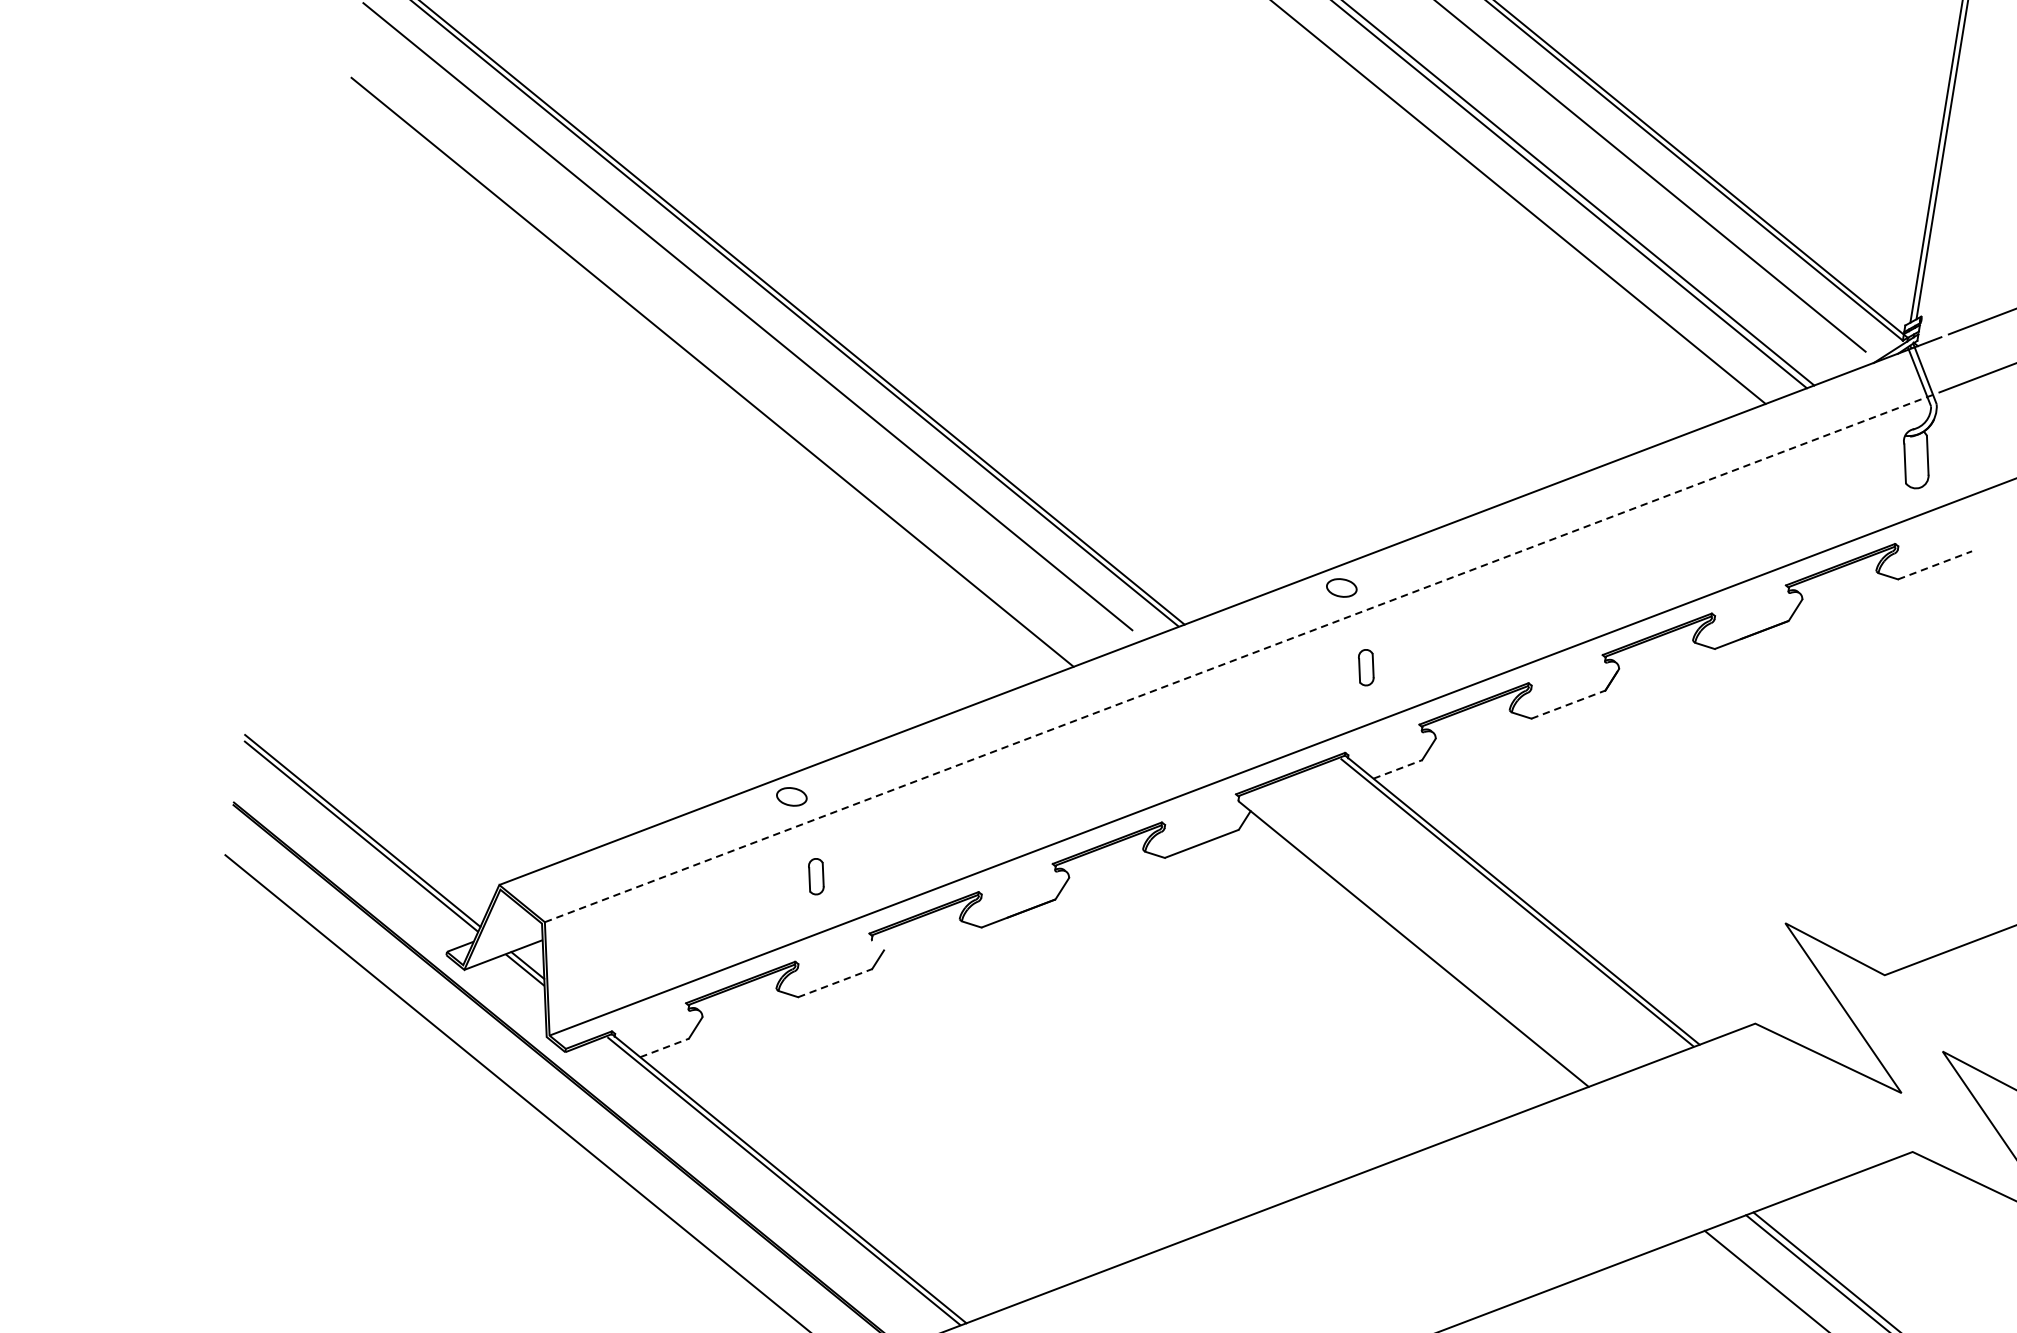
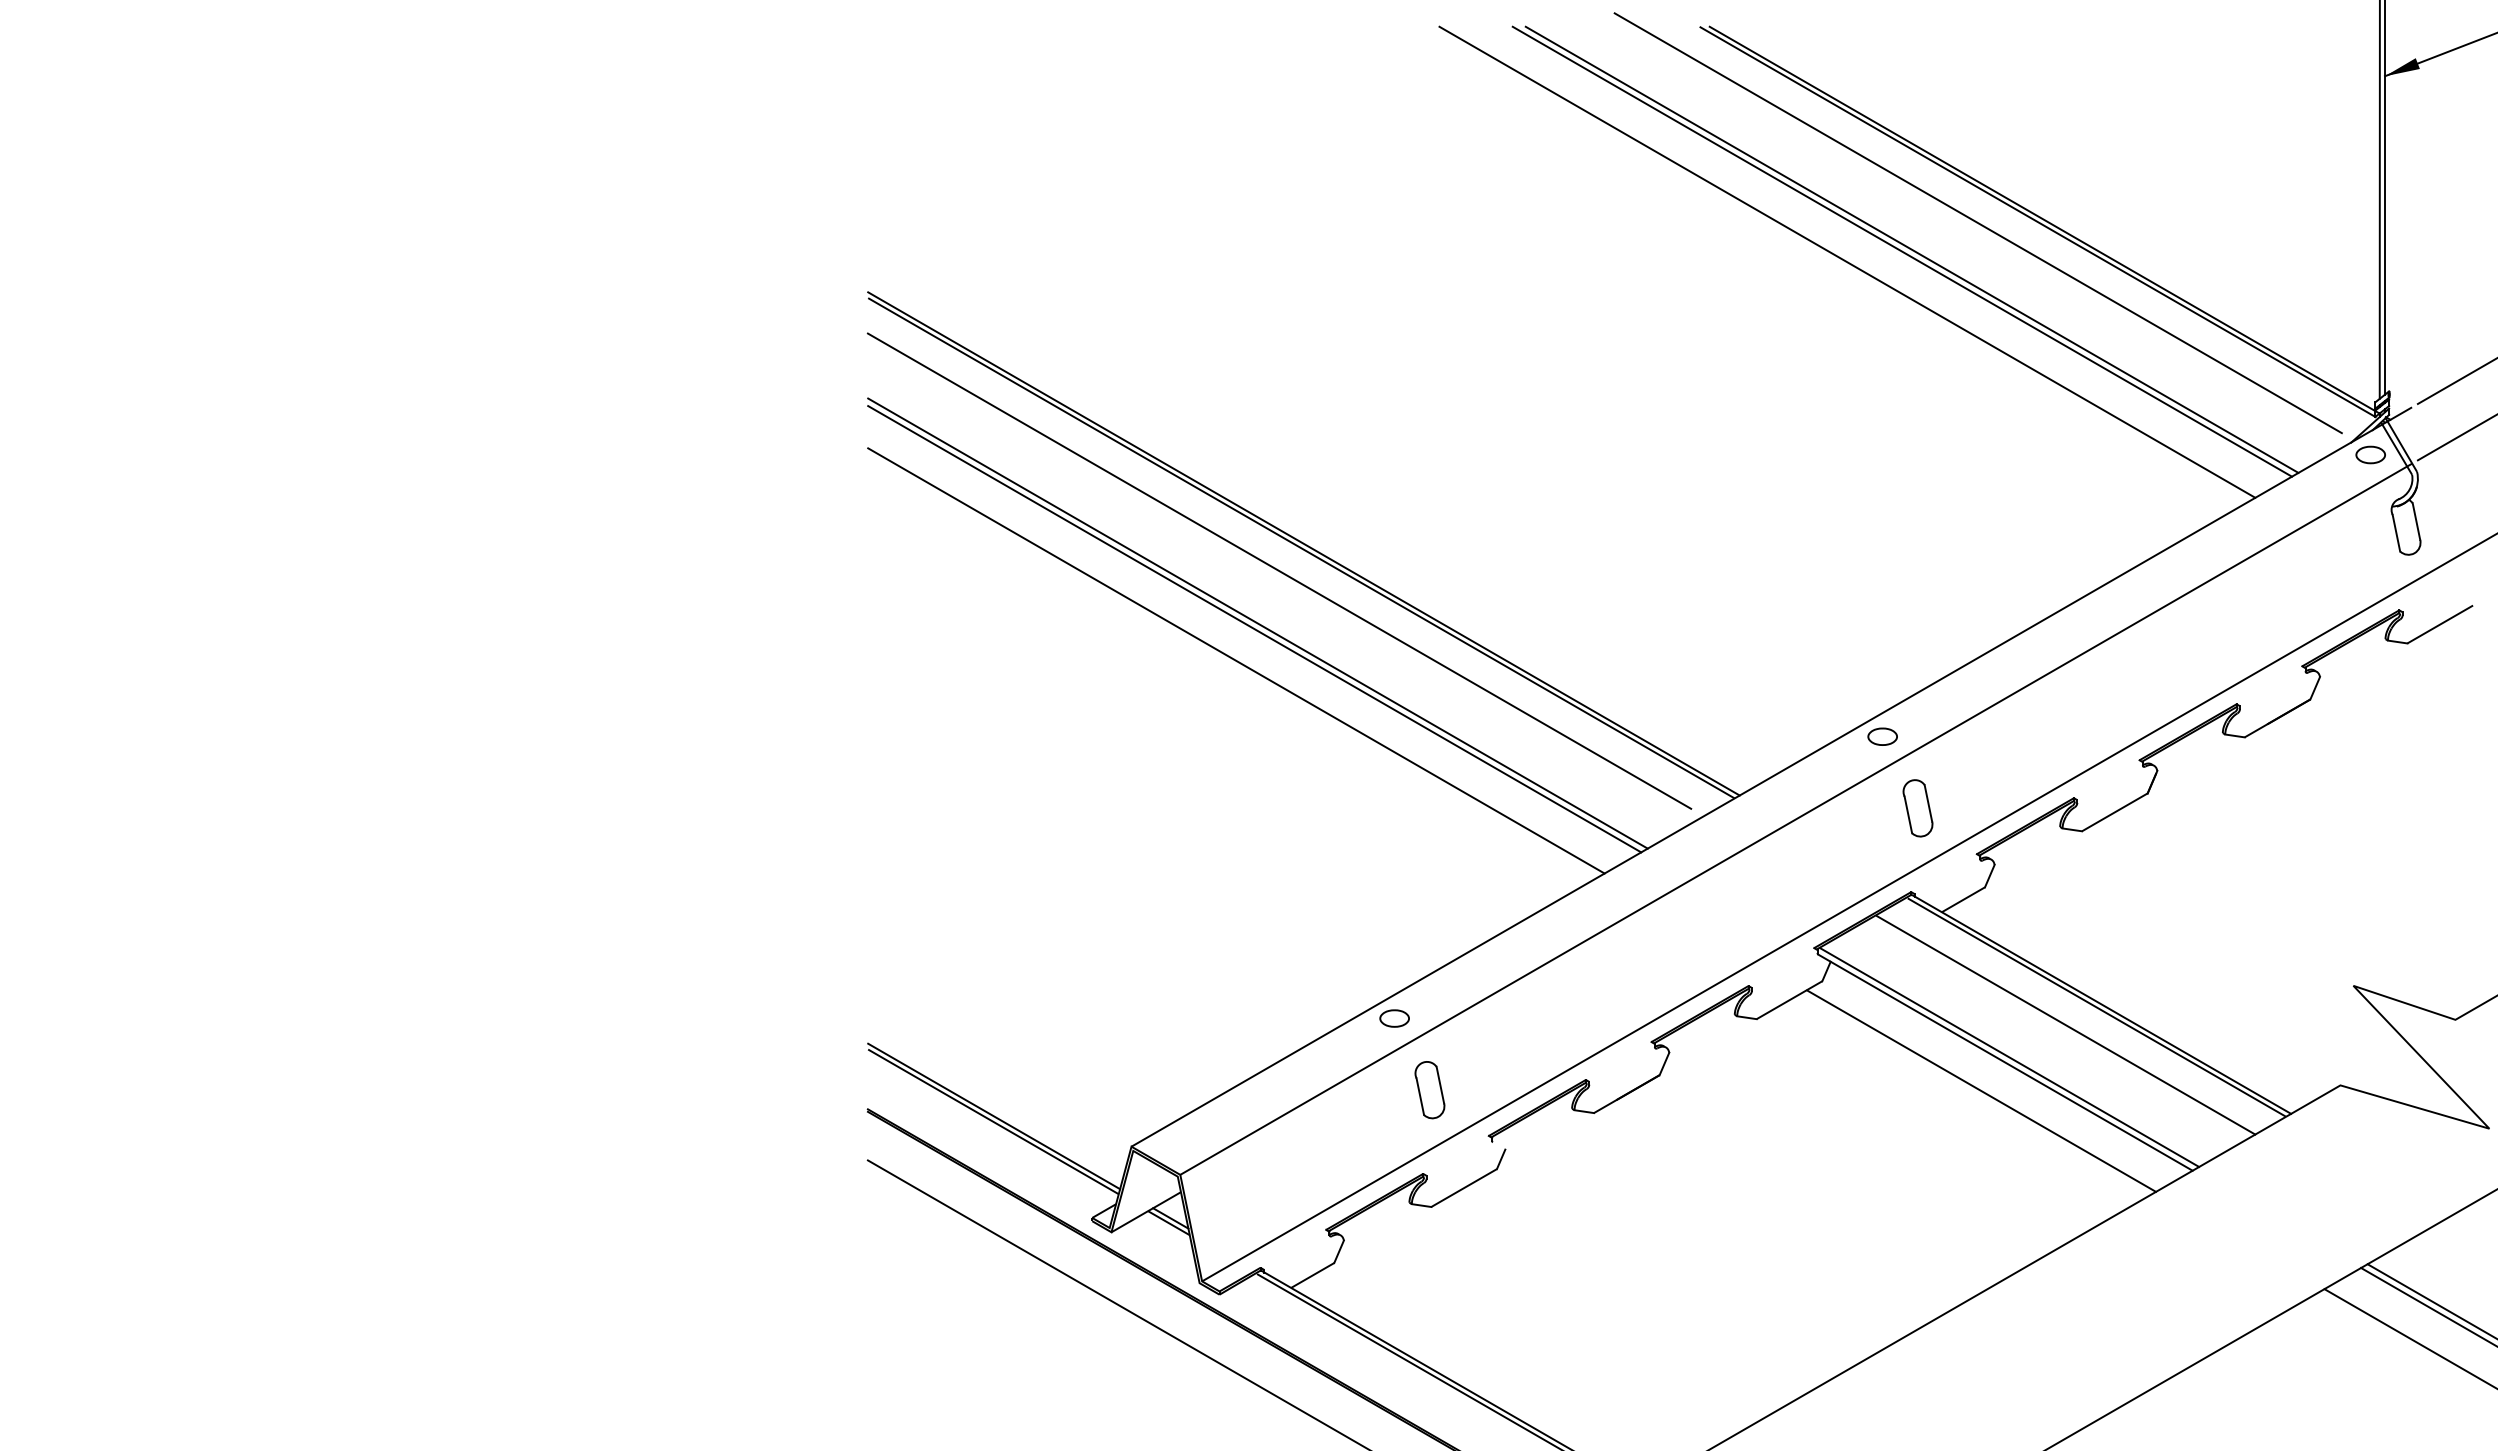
line: (716, 366) -> (1257, 623), added
part: (1891, 378) -> (2370, 454), added
line: (688, 401) -> (1236, 660), added
line: (1935, 565) -> (2440, 624), dashed -> solid
line: (1238, 658) -> (1795, 819), dashed -> solid
part: (1365, 667) -> (1917, 808), size x1.67
line: (1568, 704) -> (2114, 812), dashed -> solid
line: (1397, 769) -> (1963, 899), dashed -> solid
part: (815, 876) -> (1429, 1090), size x1.67
line: (1483, 916) -> (2066, 1025), added
line: (1418, 939) -> (2009, 1057), added
line: (1384, 968) -> (1981, 1090), added
line: (835, 983) -> (1464, 1188), dashed -> solid
line: (664, 1047) -> (1312, 1275), dashed -> solid

